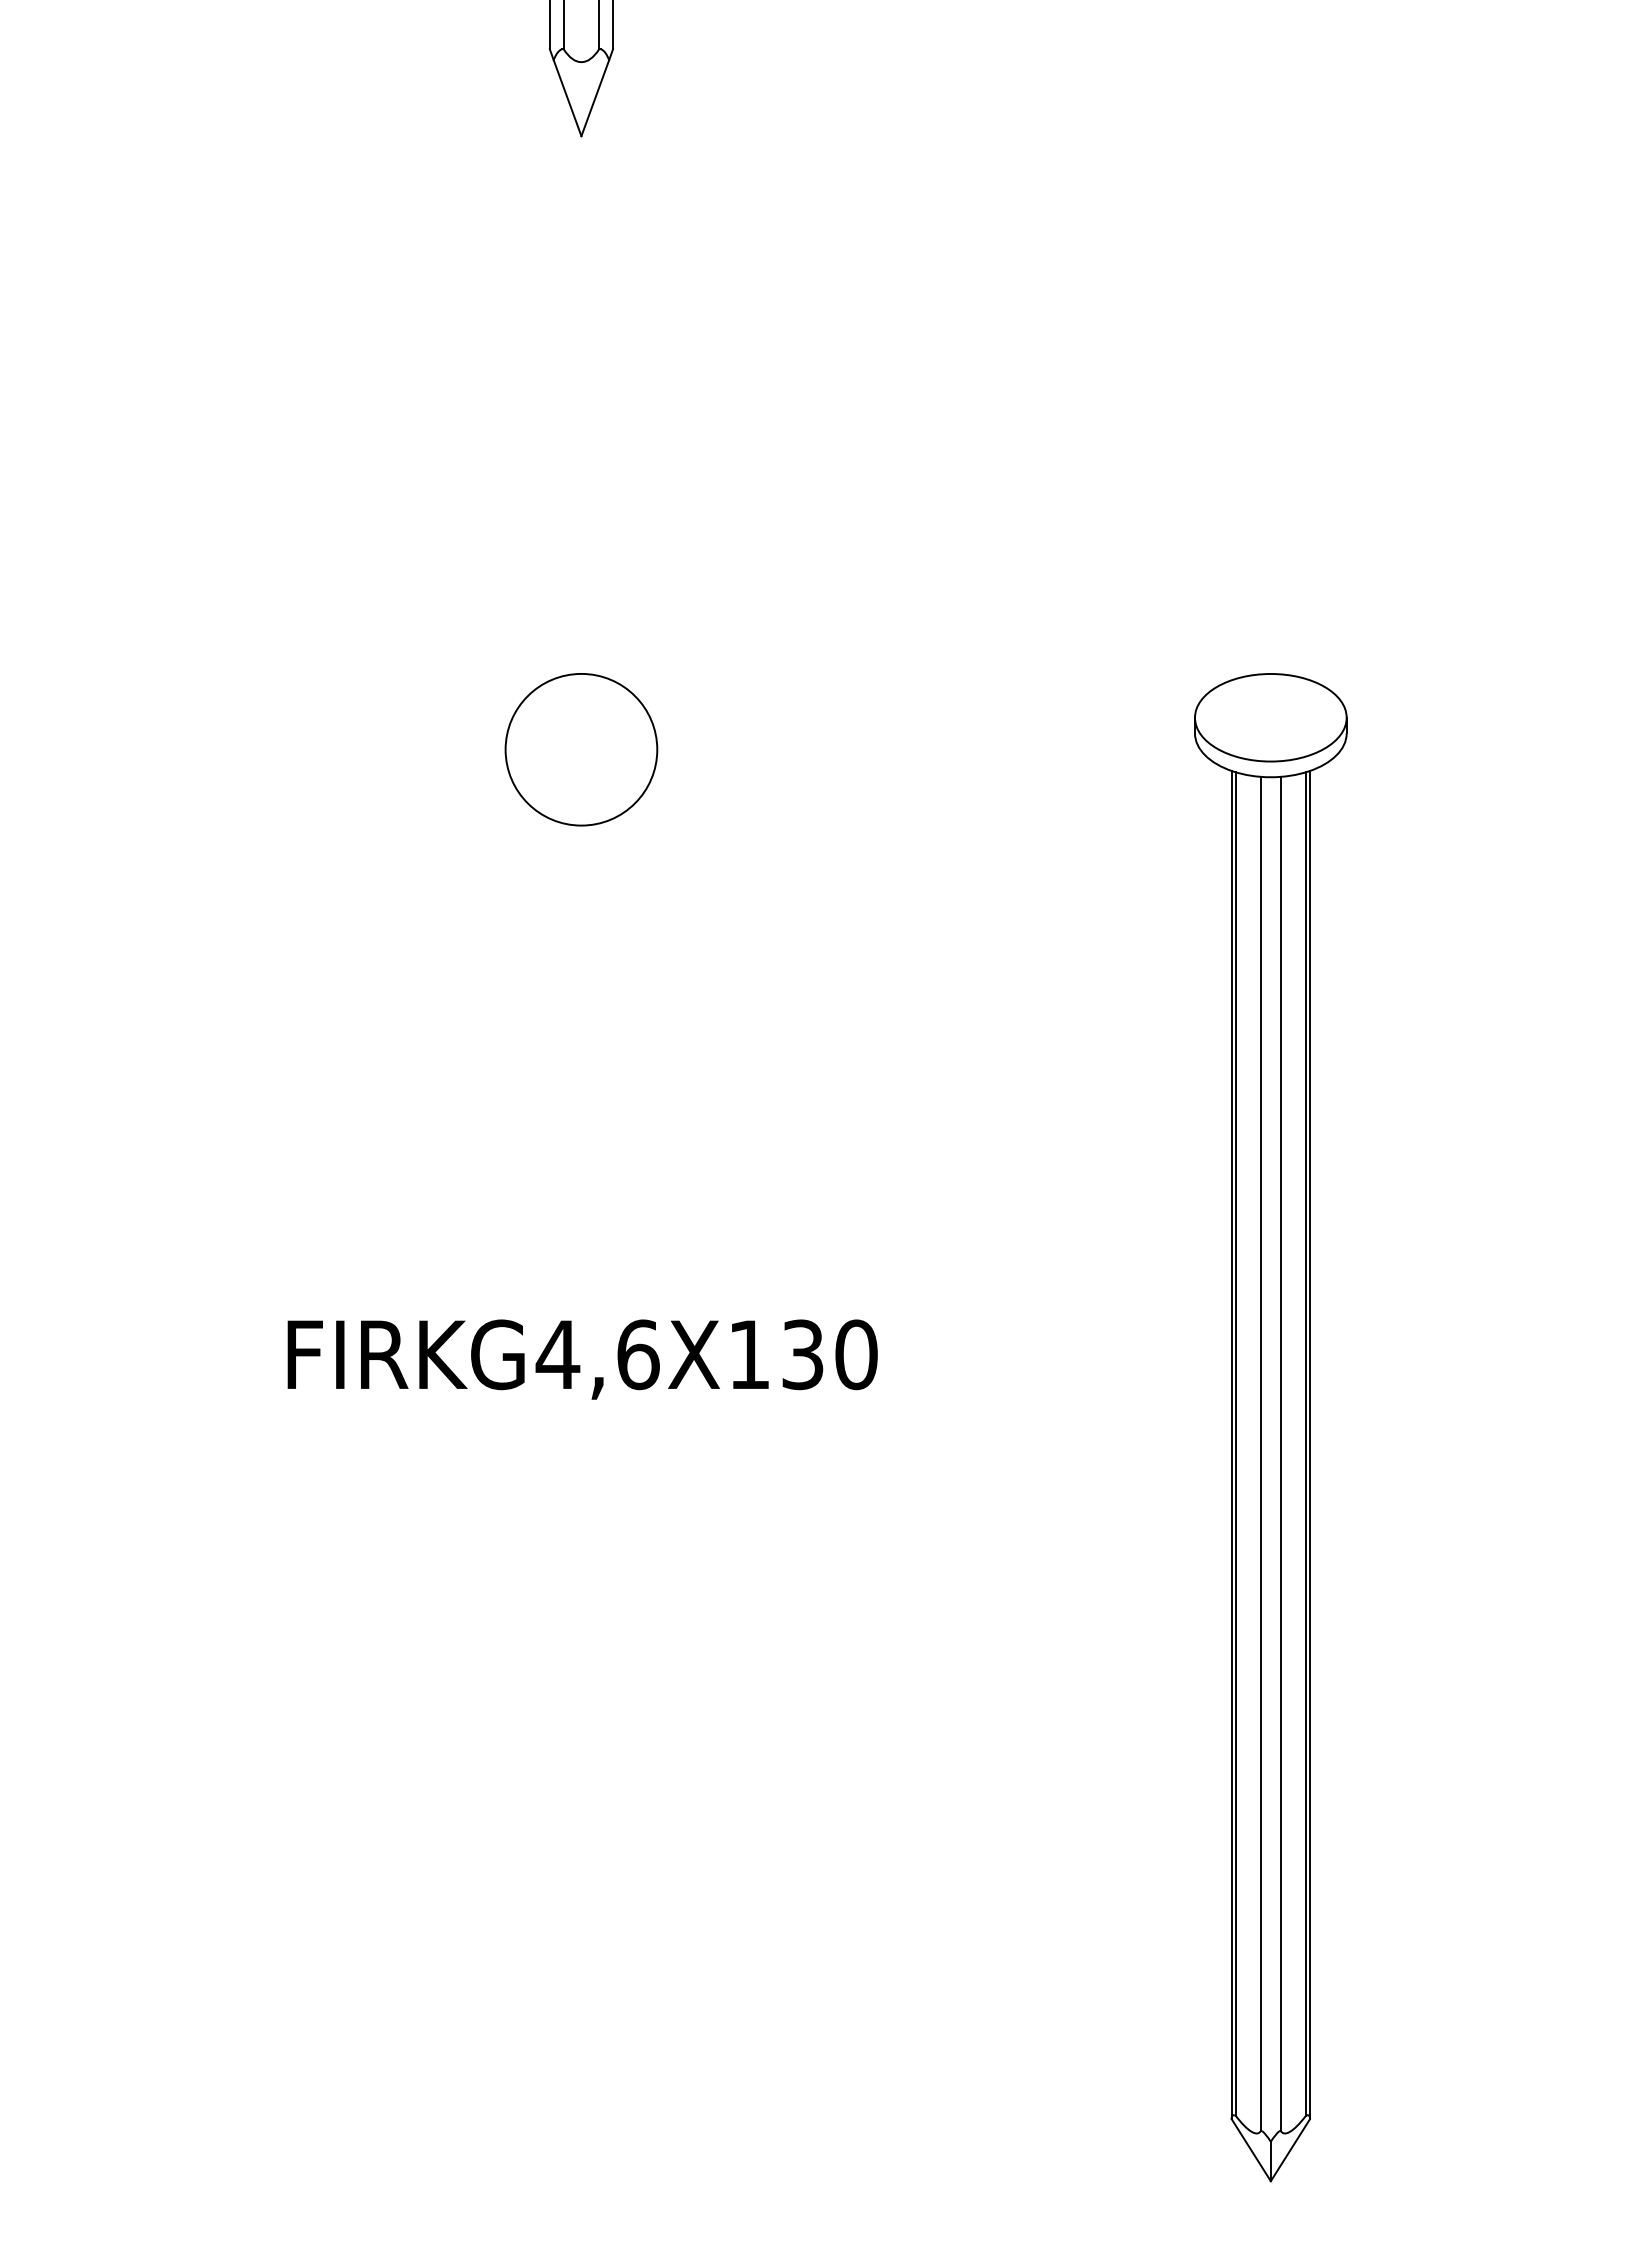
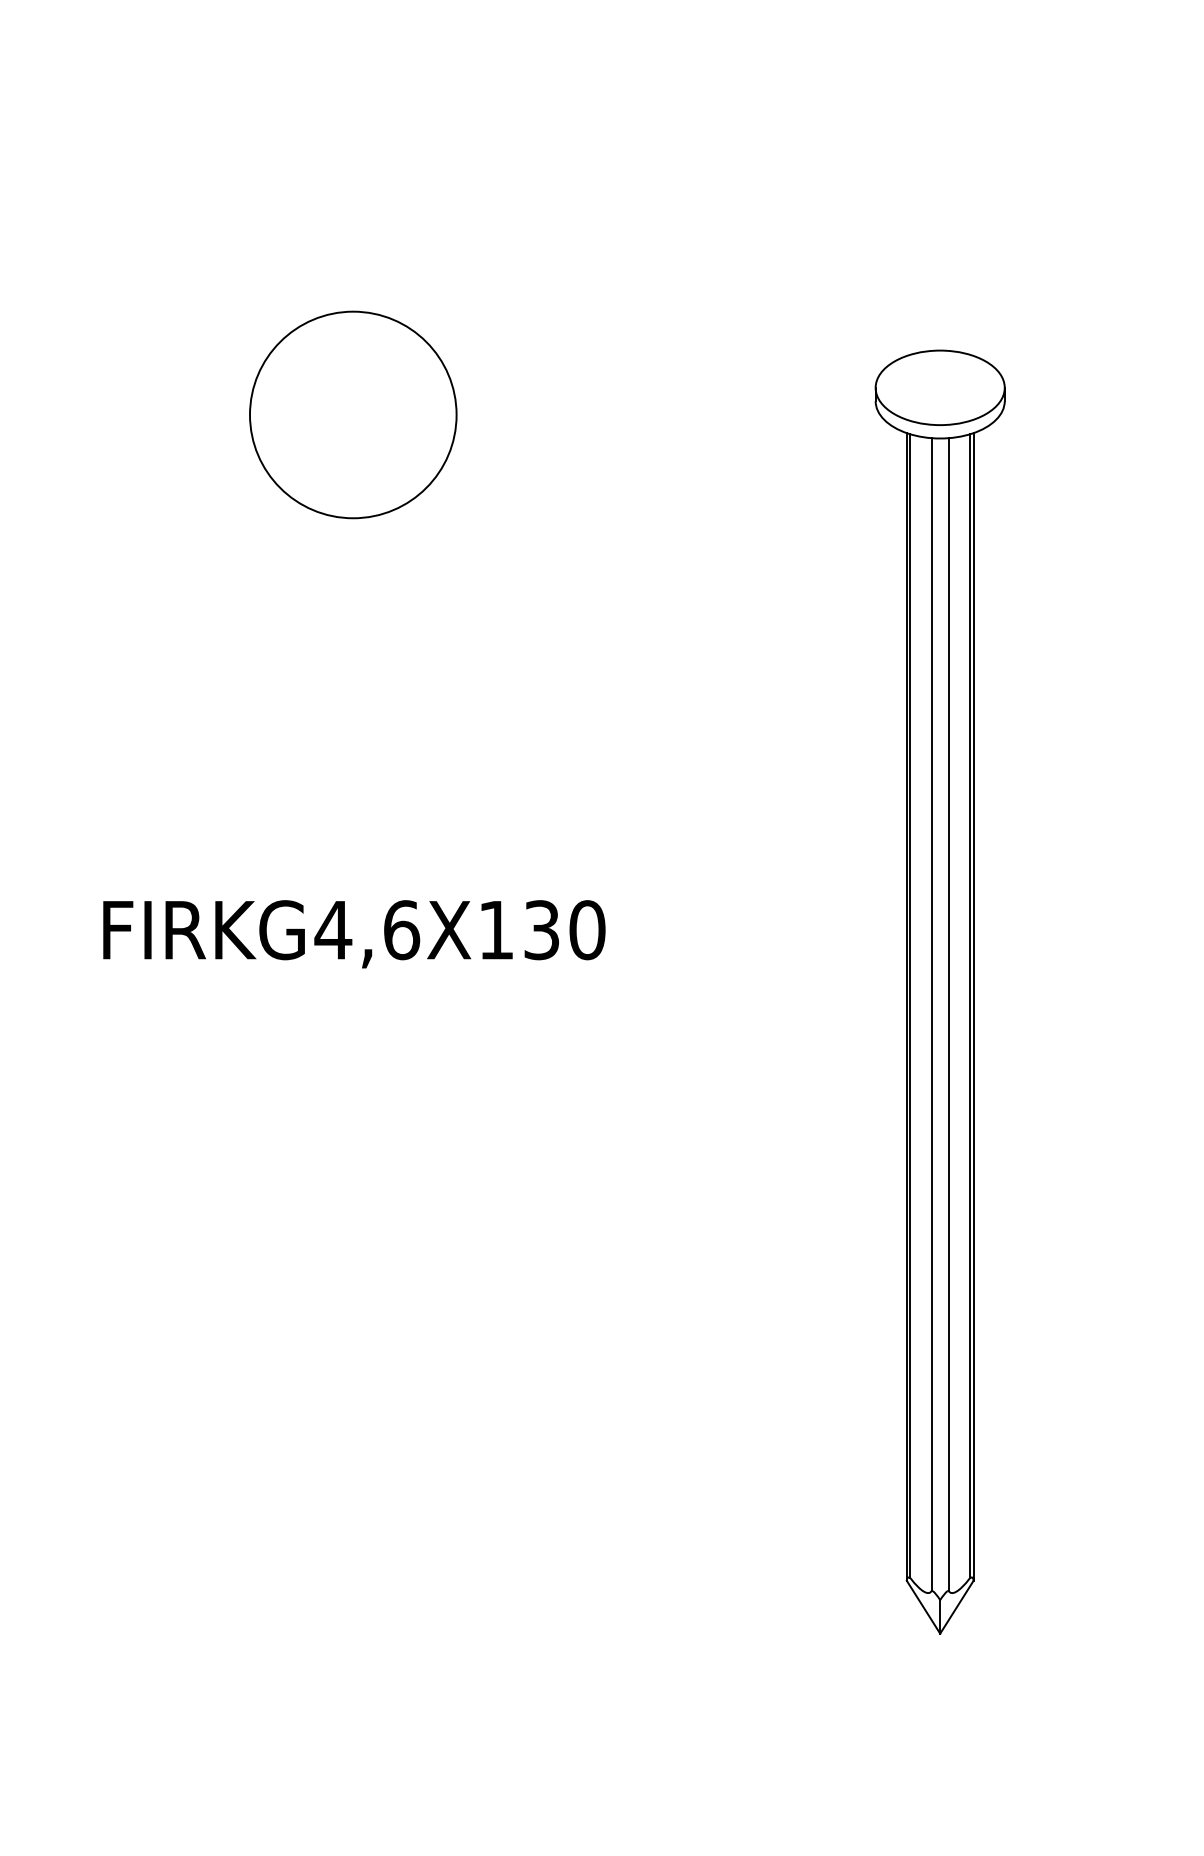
part: (581, 749) -> (353, 414), size x1.6

